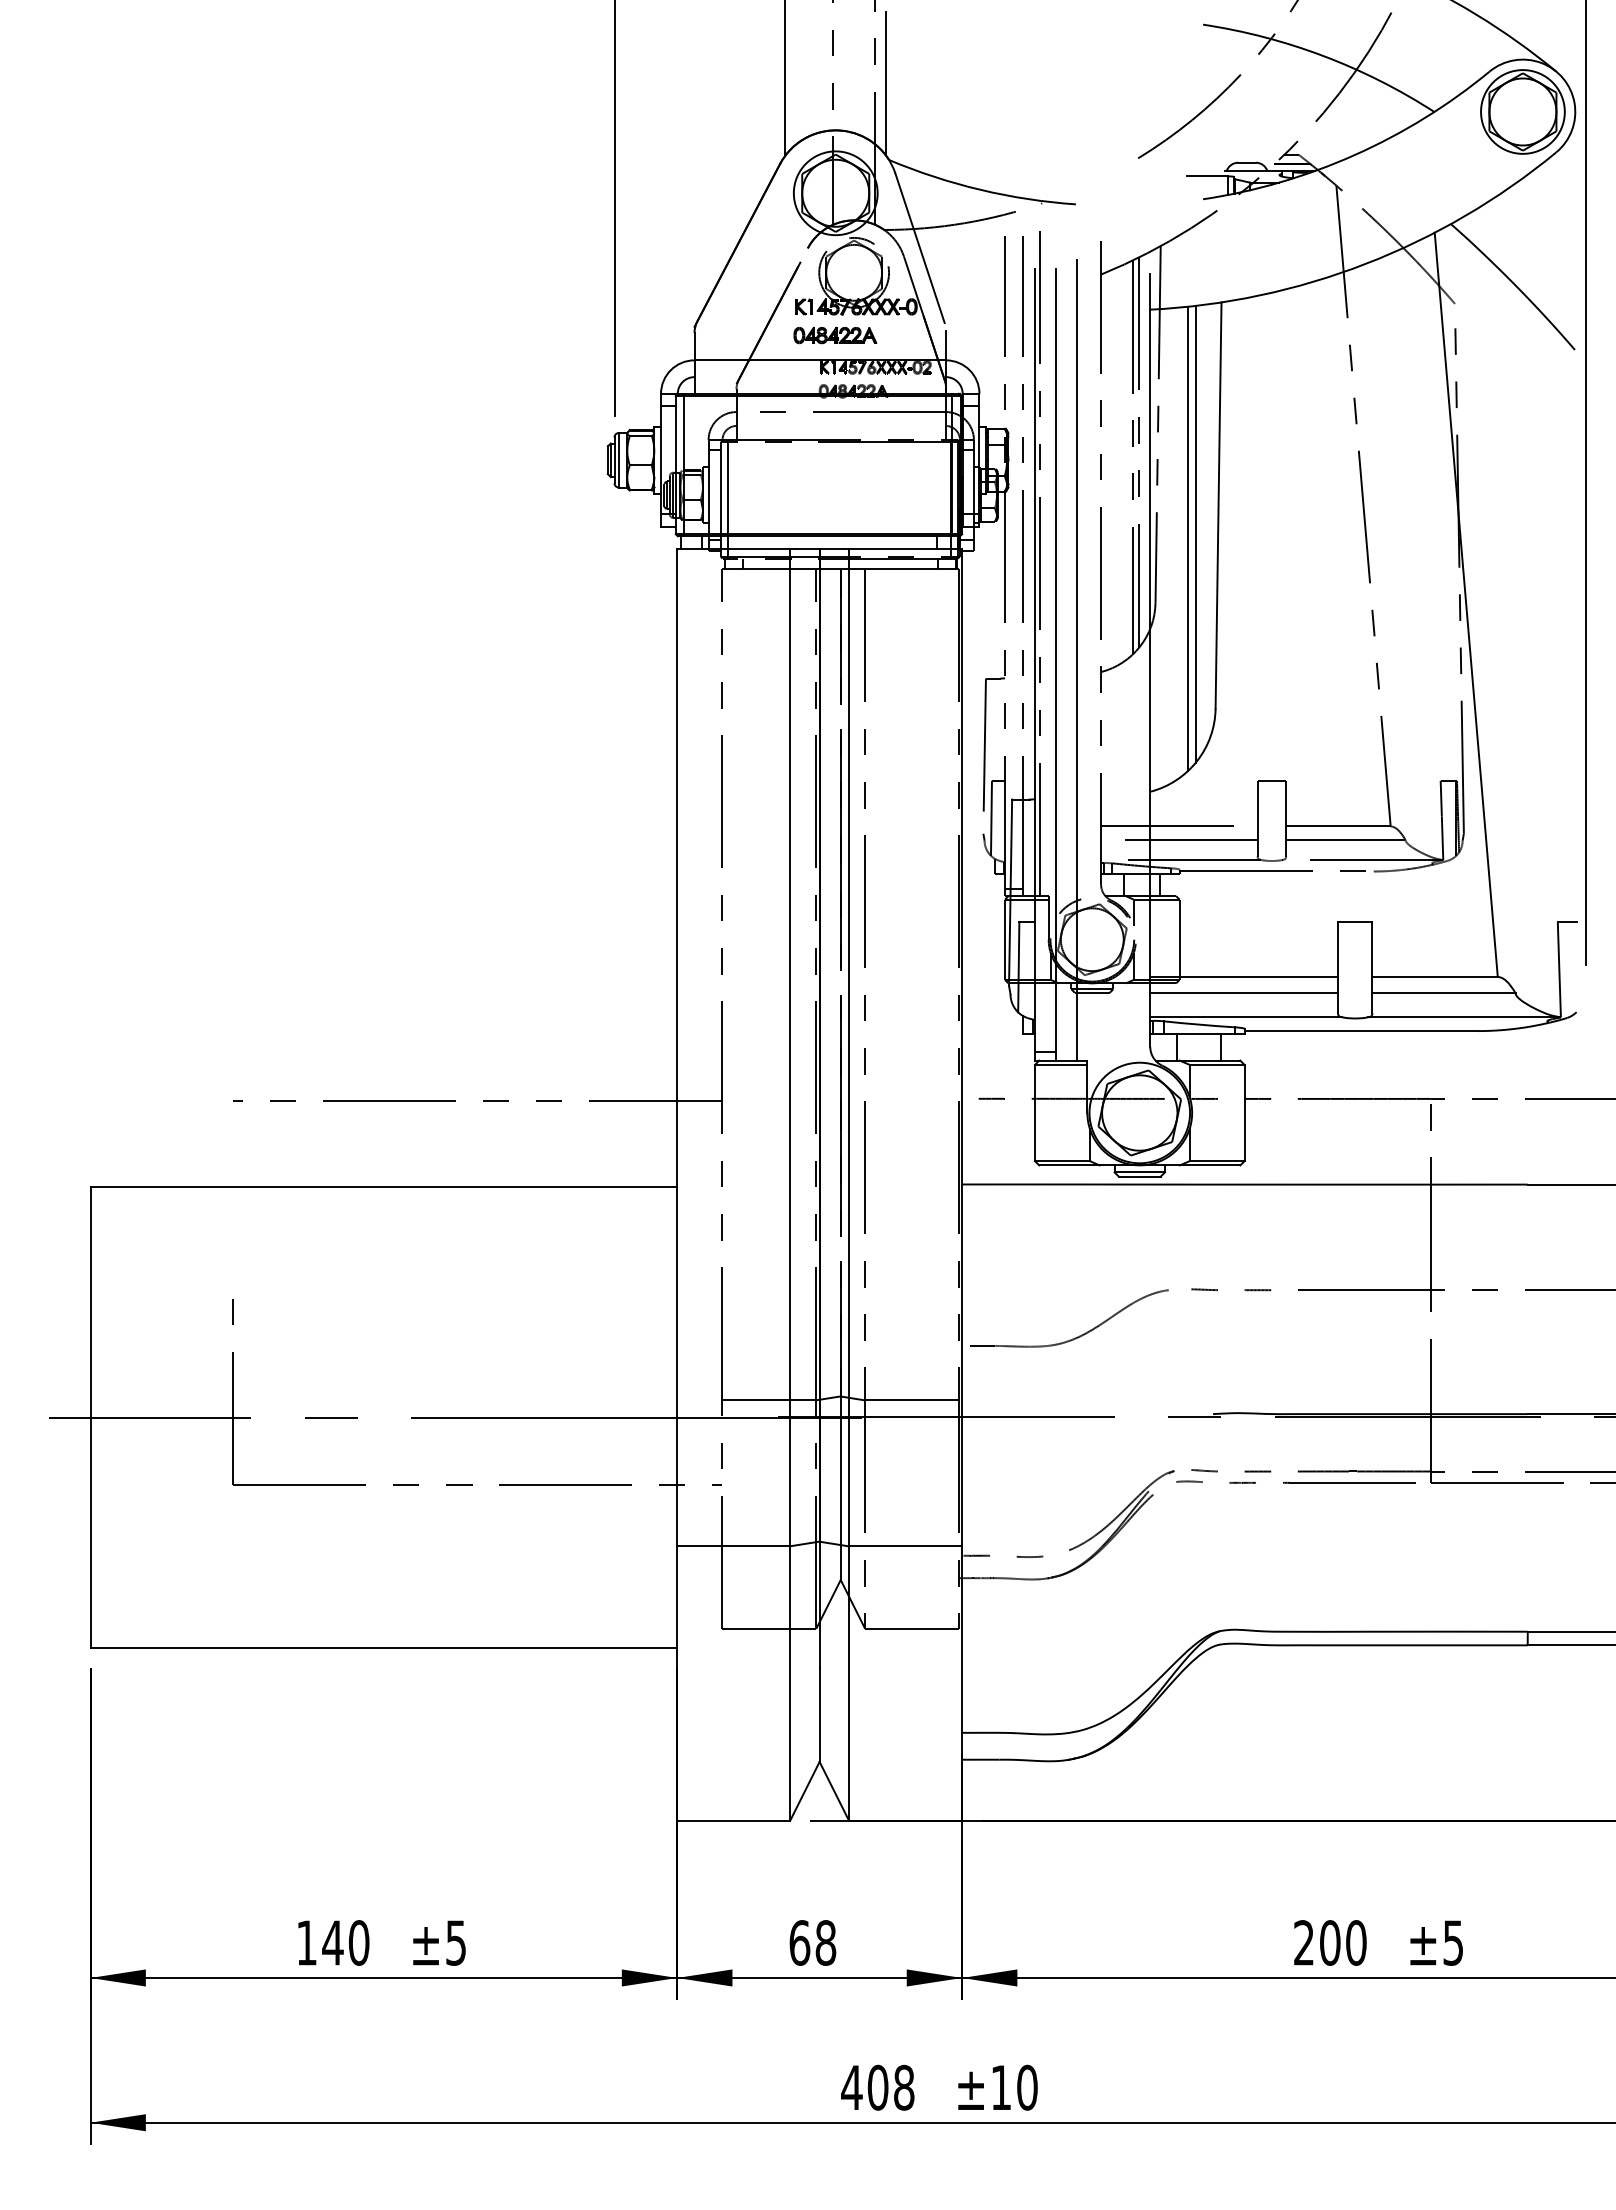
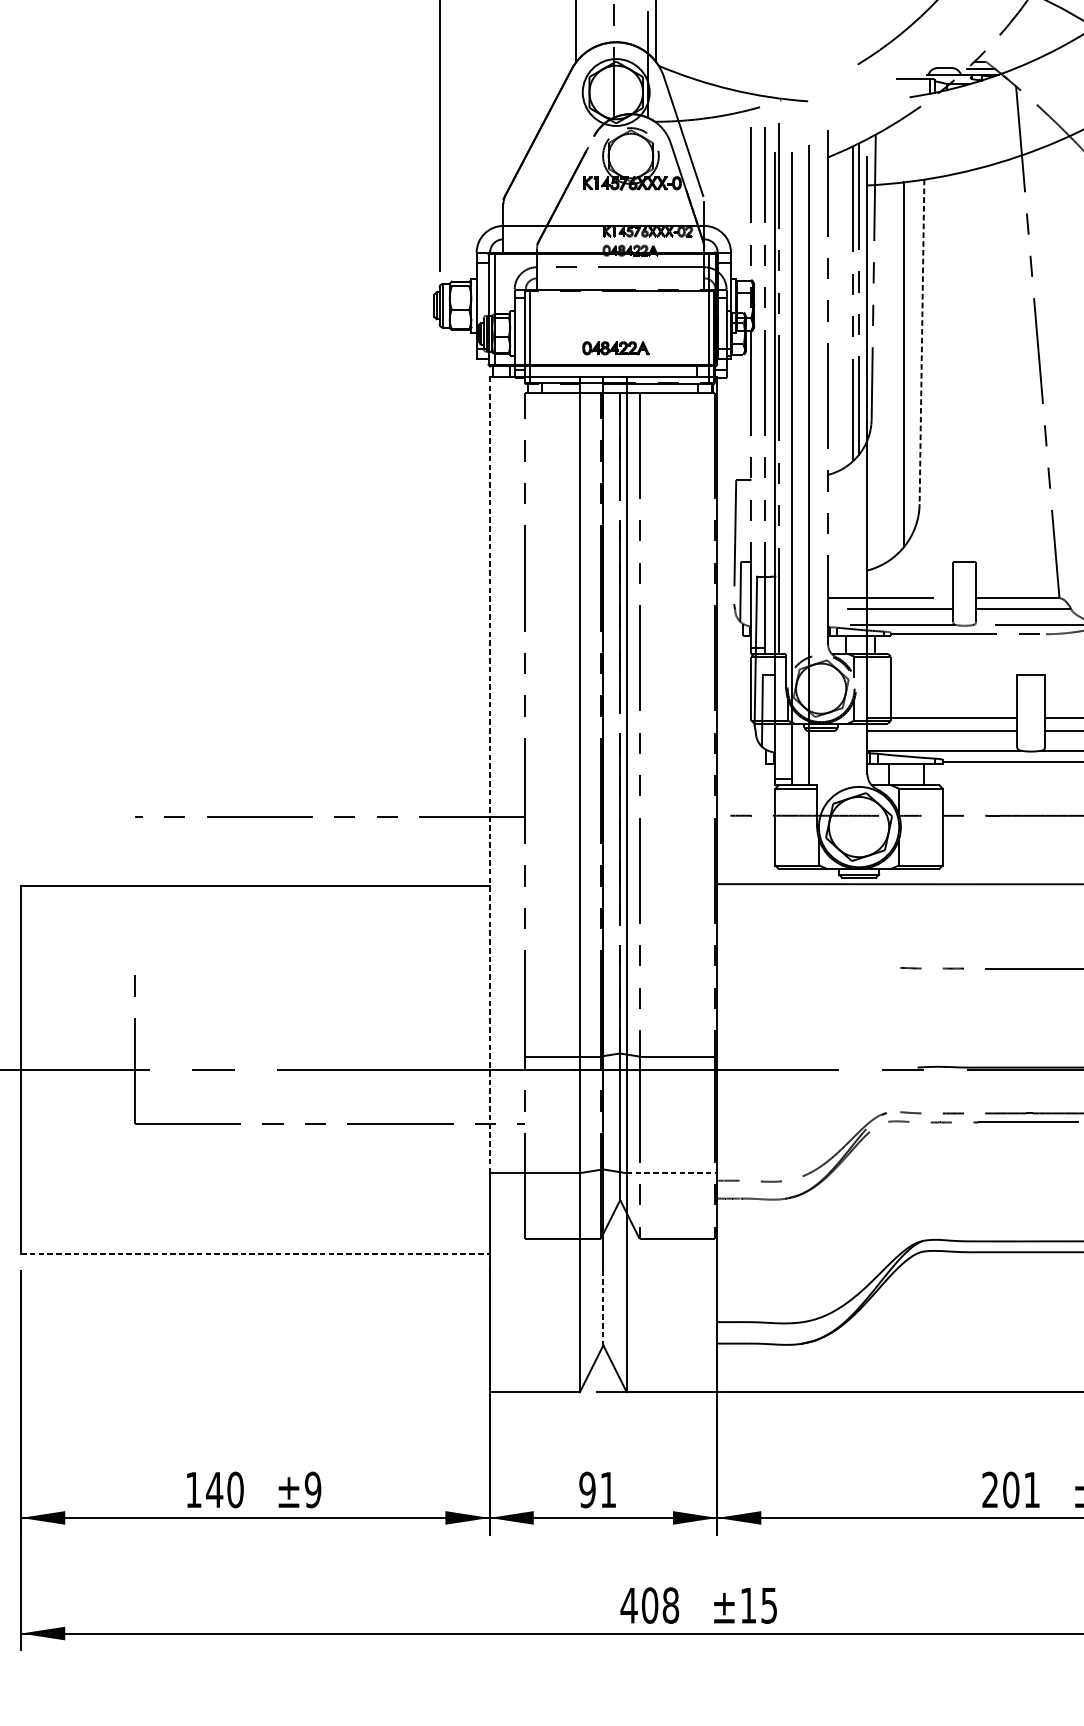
part: (835, 335) -> (616, 348), moved
line: (1218, 506) -> (921, 342), solid -> dashed
line: (1188, 538) -> (897, 368), removed
line: (677, 1047) -> (489, 774), solid -> dashed
part: (1074, 1337) -> (806, 1006), removed
line: (905, 1546) -> (671, 1173), solid -> dashed
line: (384, 1647) -> (255, 1253), solid -> dashed
line: (819, 1715) -> (603, 1308), solid -> dashed
text: (455, 1942) -> (312, 1489), ±5 -> ±9
text: (812, 1942) -> (597, 1489), 68 -> 91
text: (1356, 1942) -> (1032, 1489), 200 -> 201
text: (1027, 2087) -> (769, 1605), ±10 -> ±15

